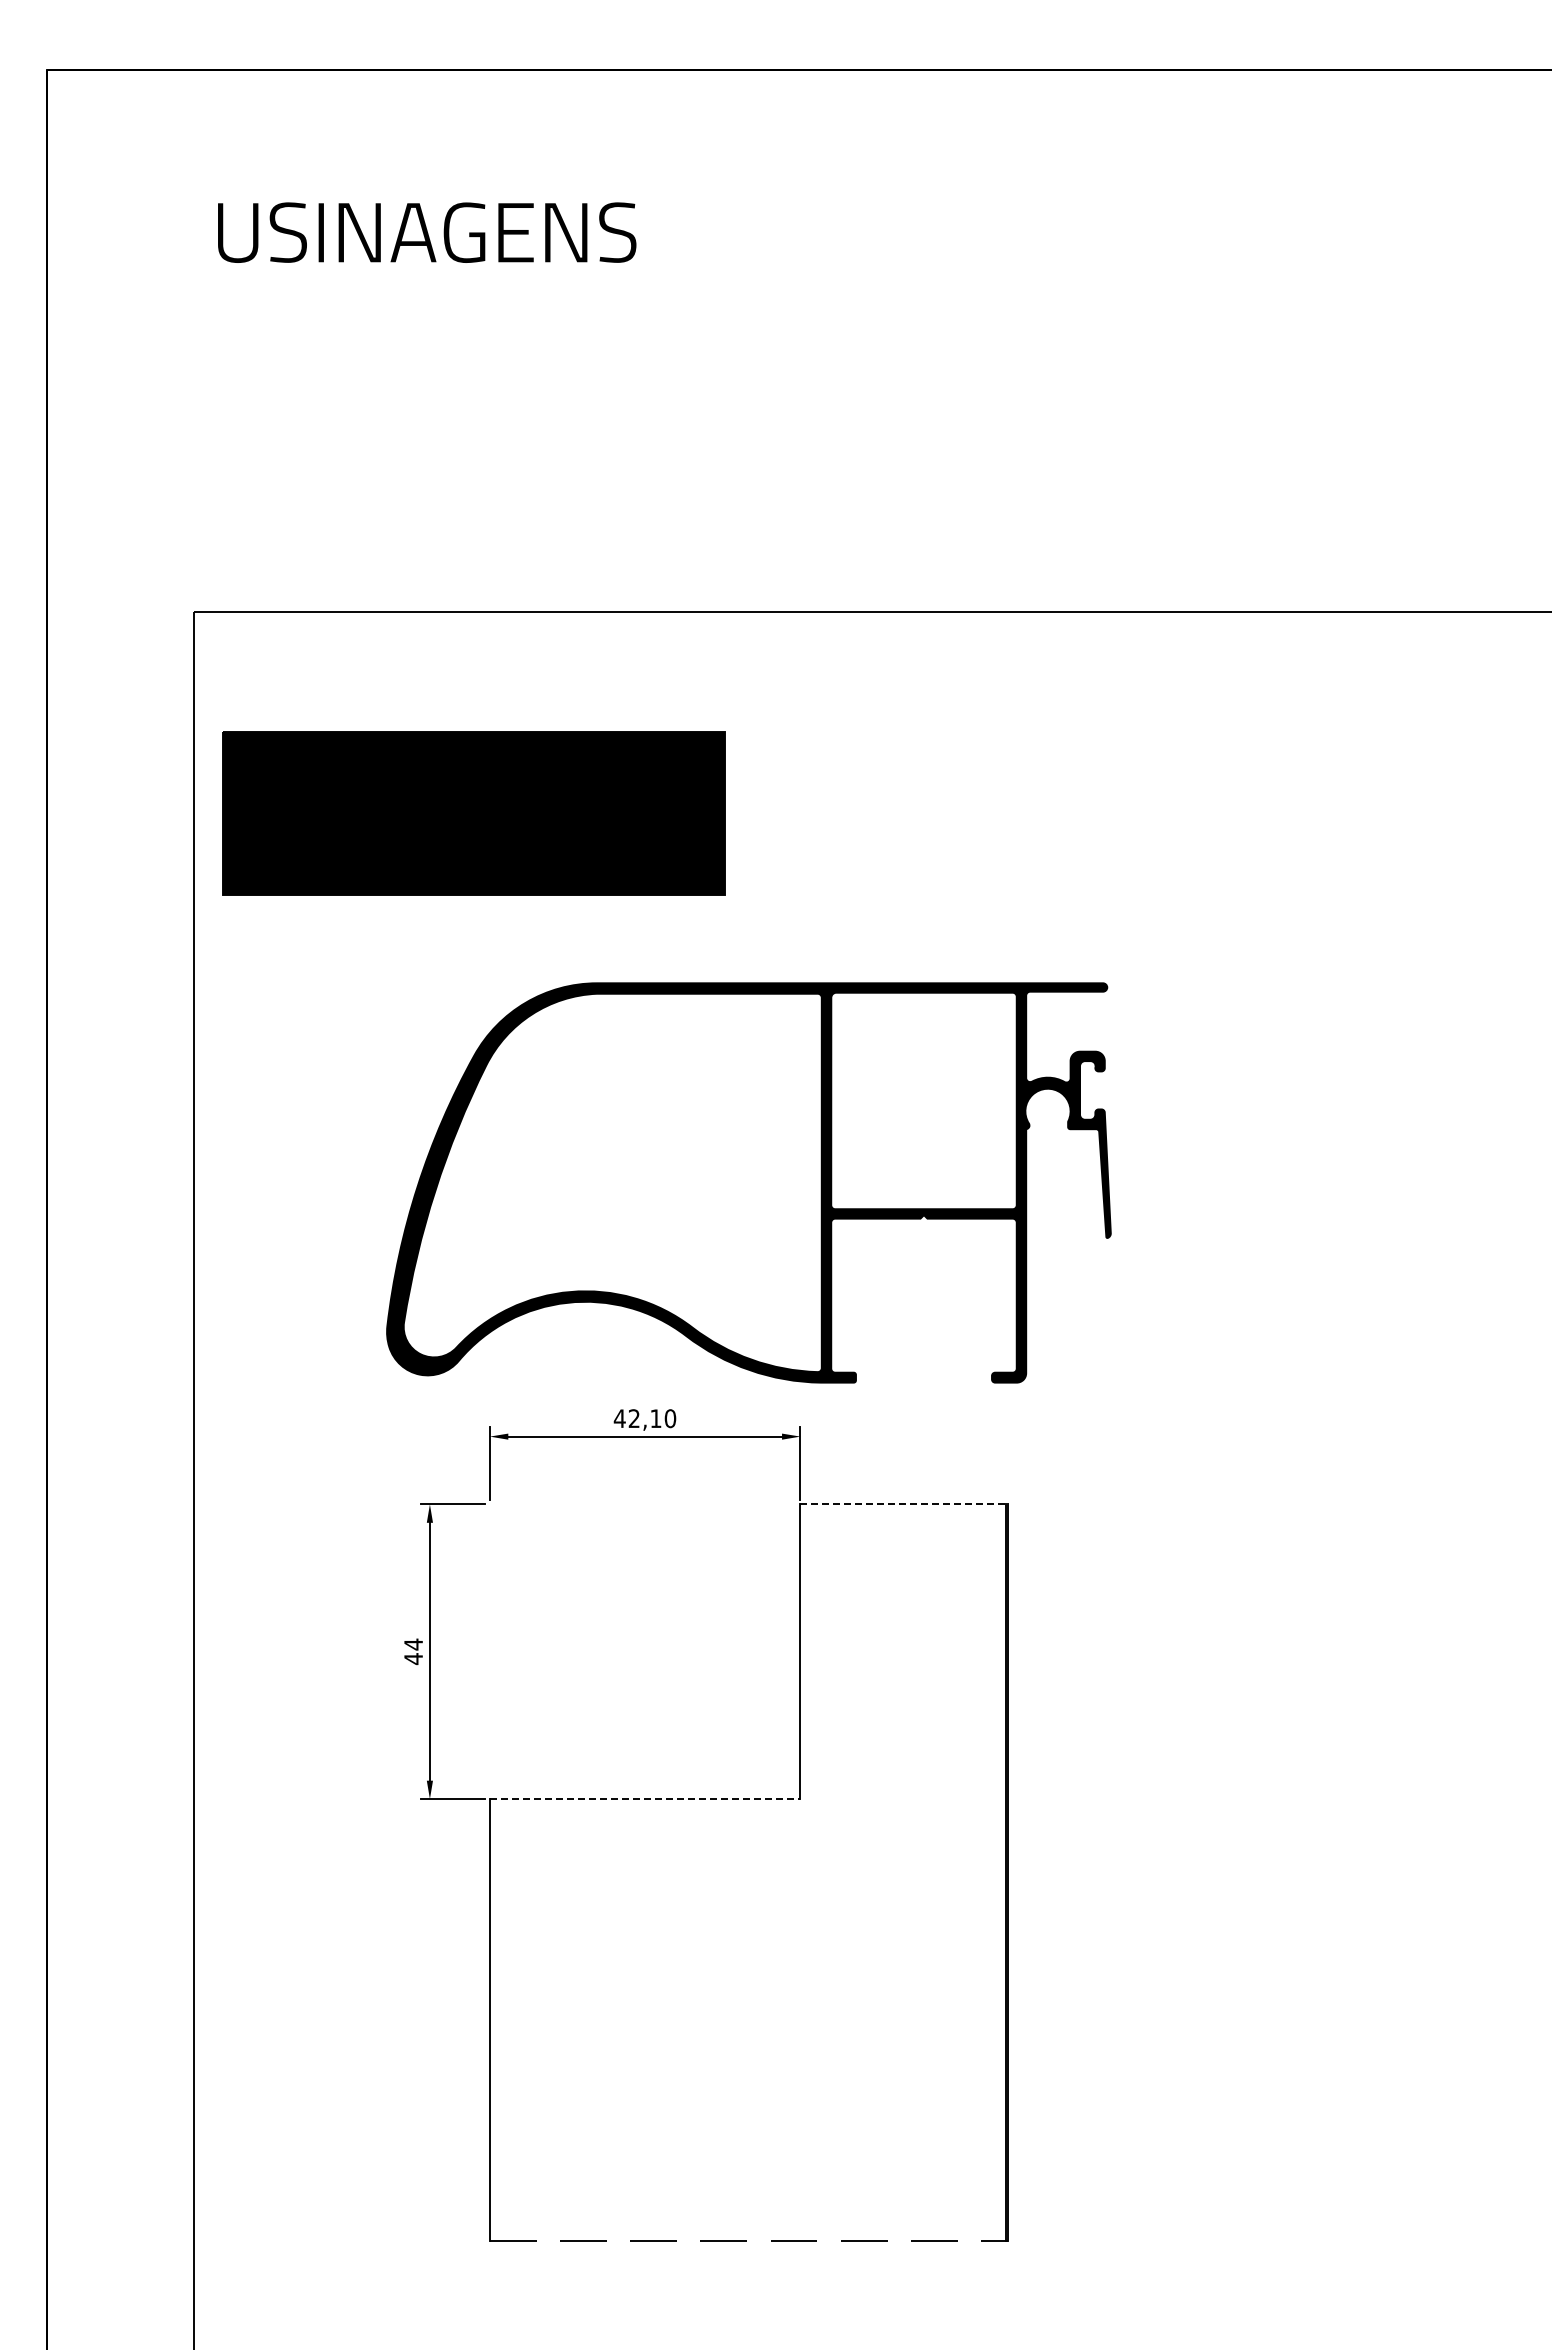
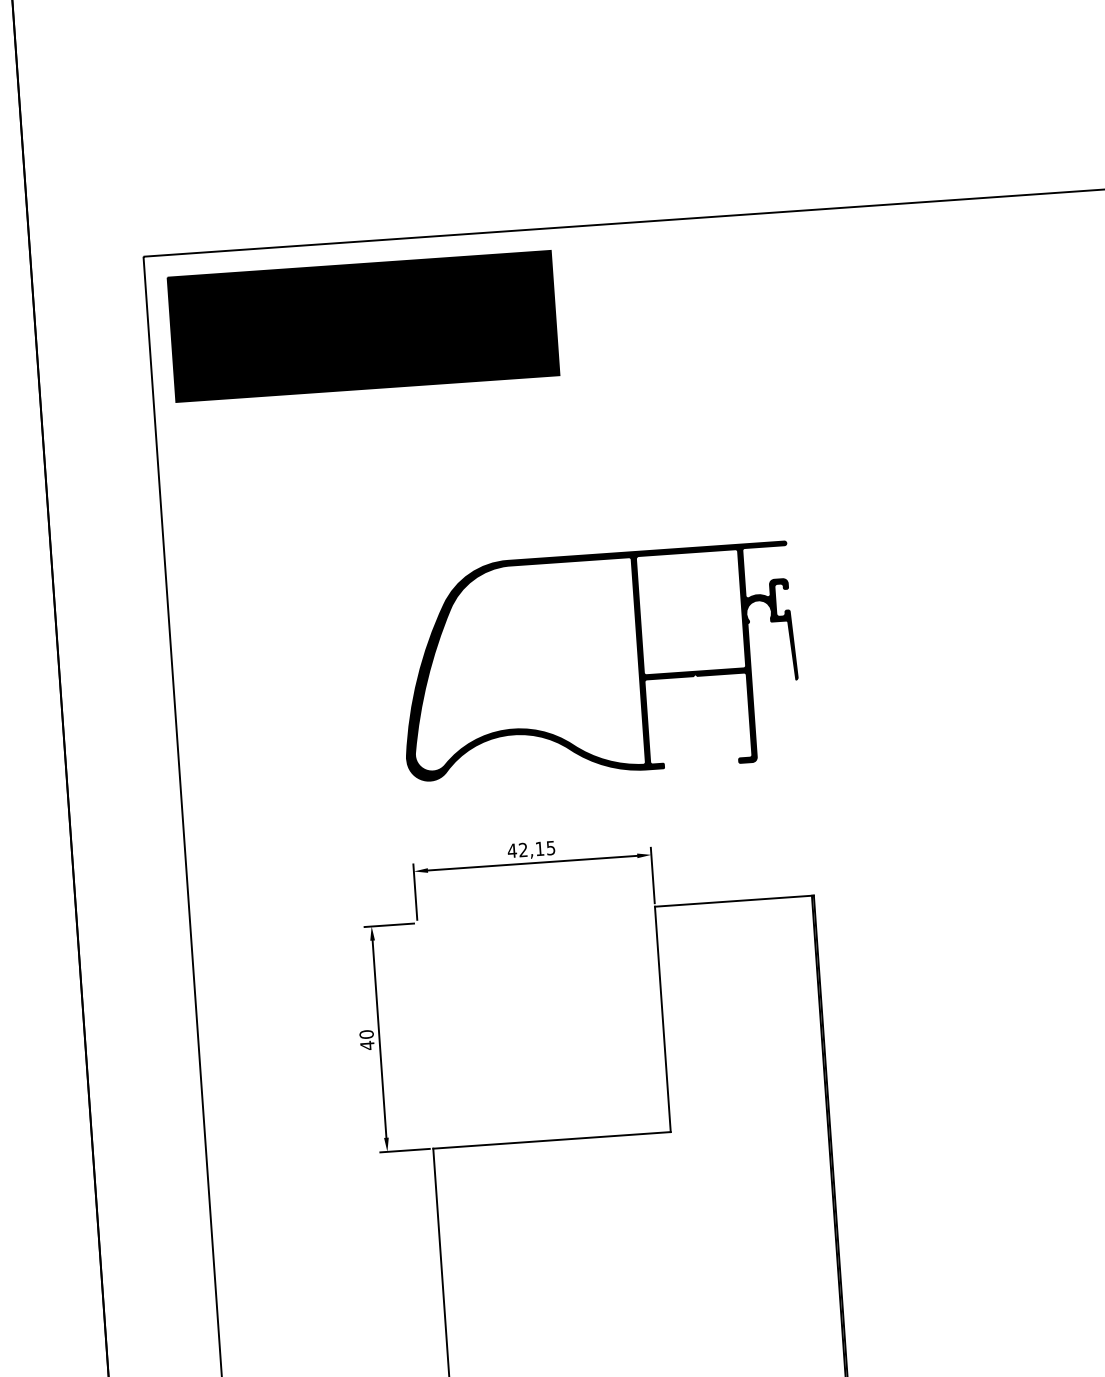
part: (473, 813) -> (363, 326), moved
part: (749, 1182) -> (598, 663), size x0.71
text: (670, 1418) -> (551, 847), 42,10 -> 42,15
line: (904, 1504) -> (734, 901), dashed -> solid
text: (413, 1644) -> (366, 1034), 44 -> 40
line: (645, 1799) -> (552, 1140), dashed -> solid

